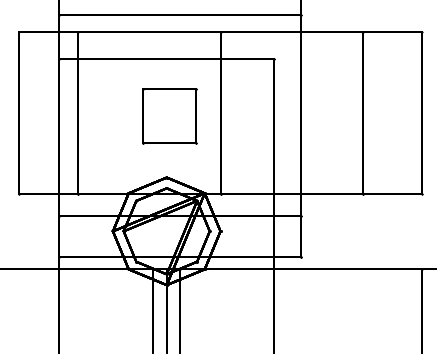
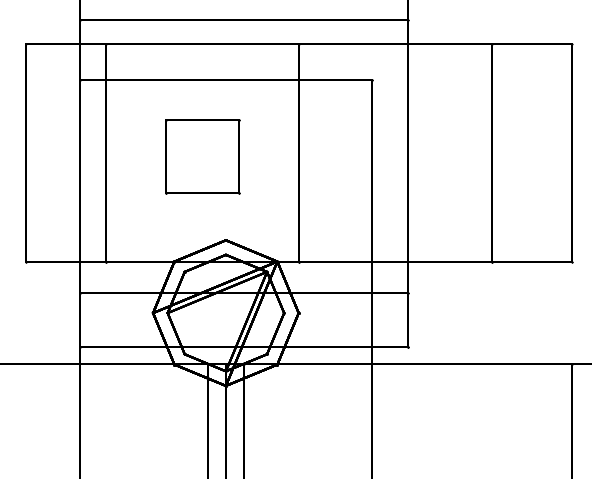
part: (169, 116) -> (202, 157), moved

